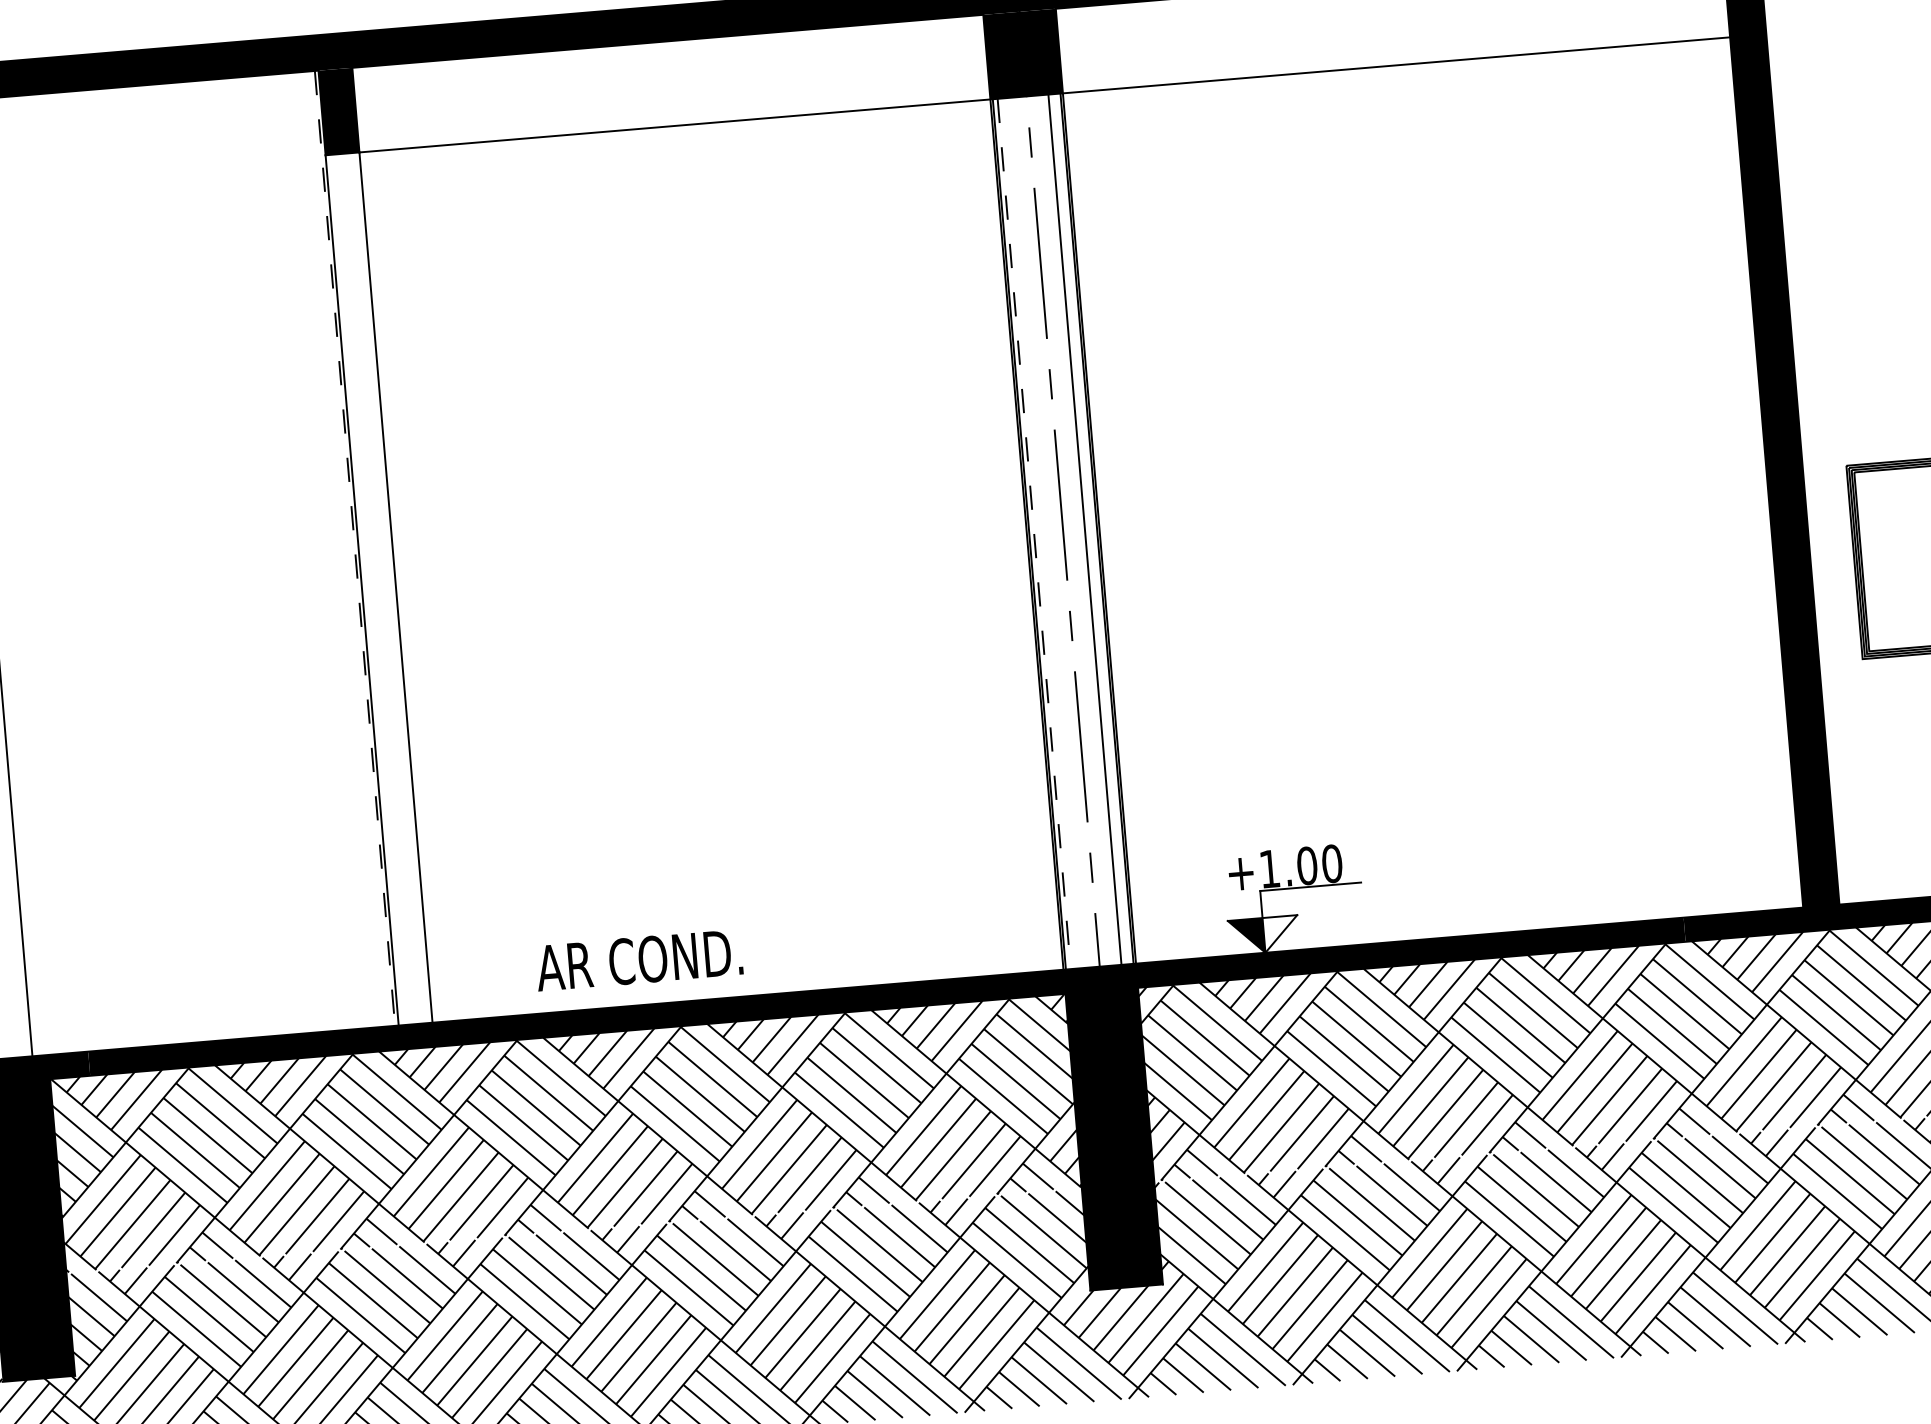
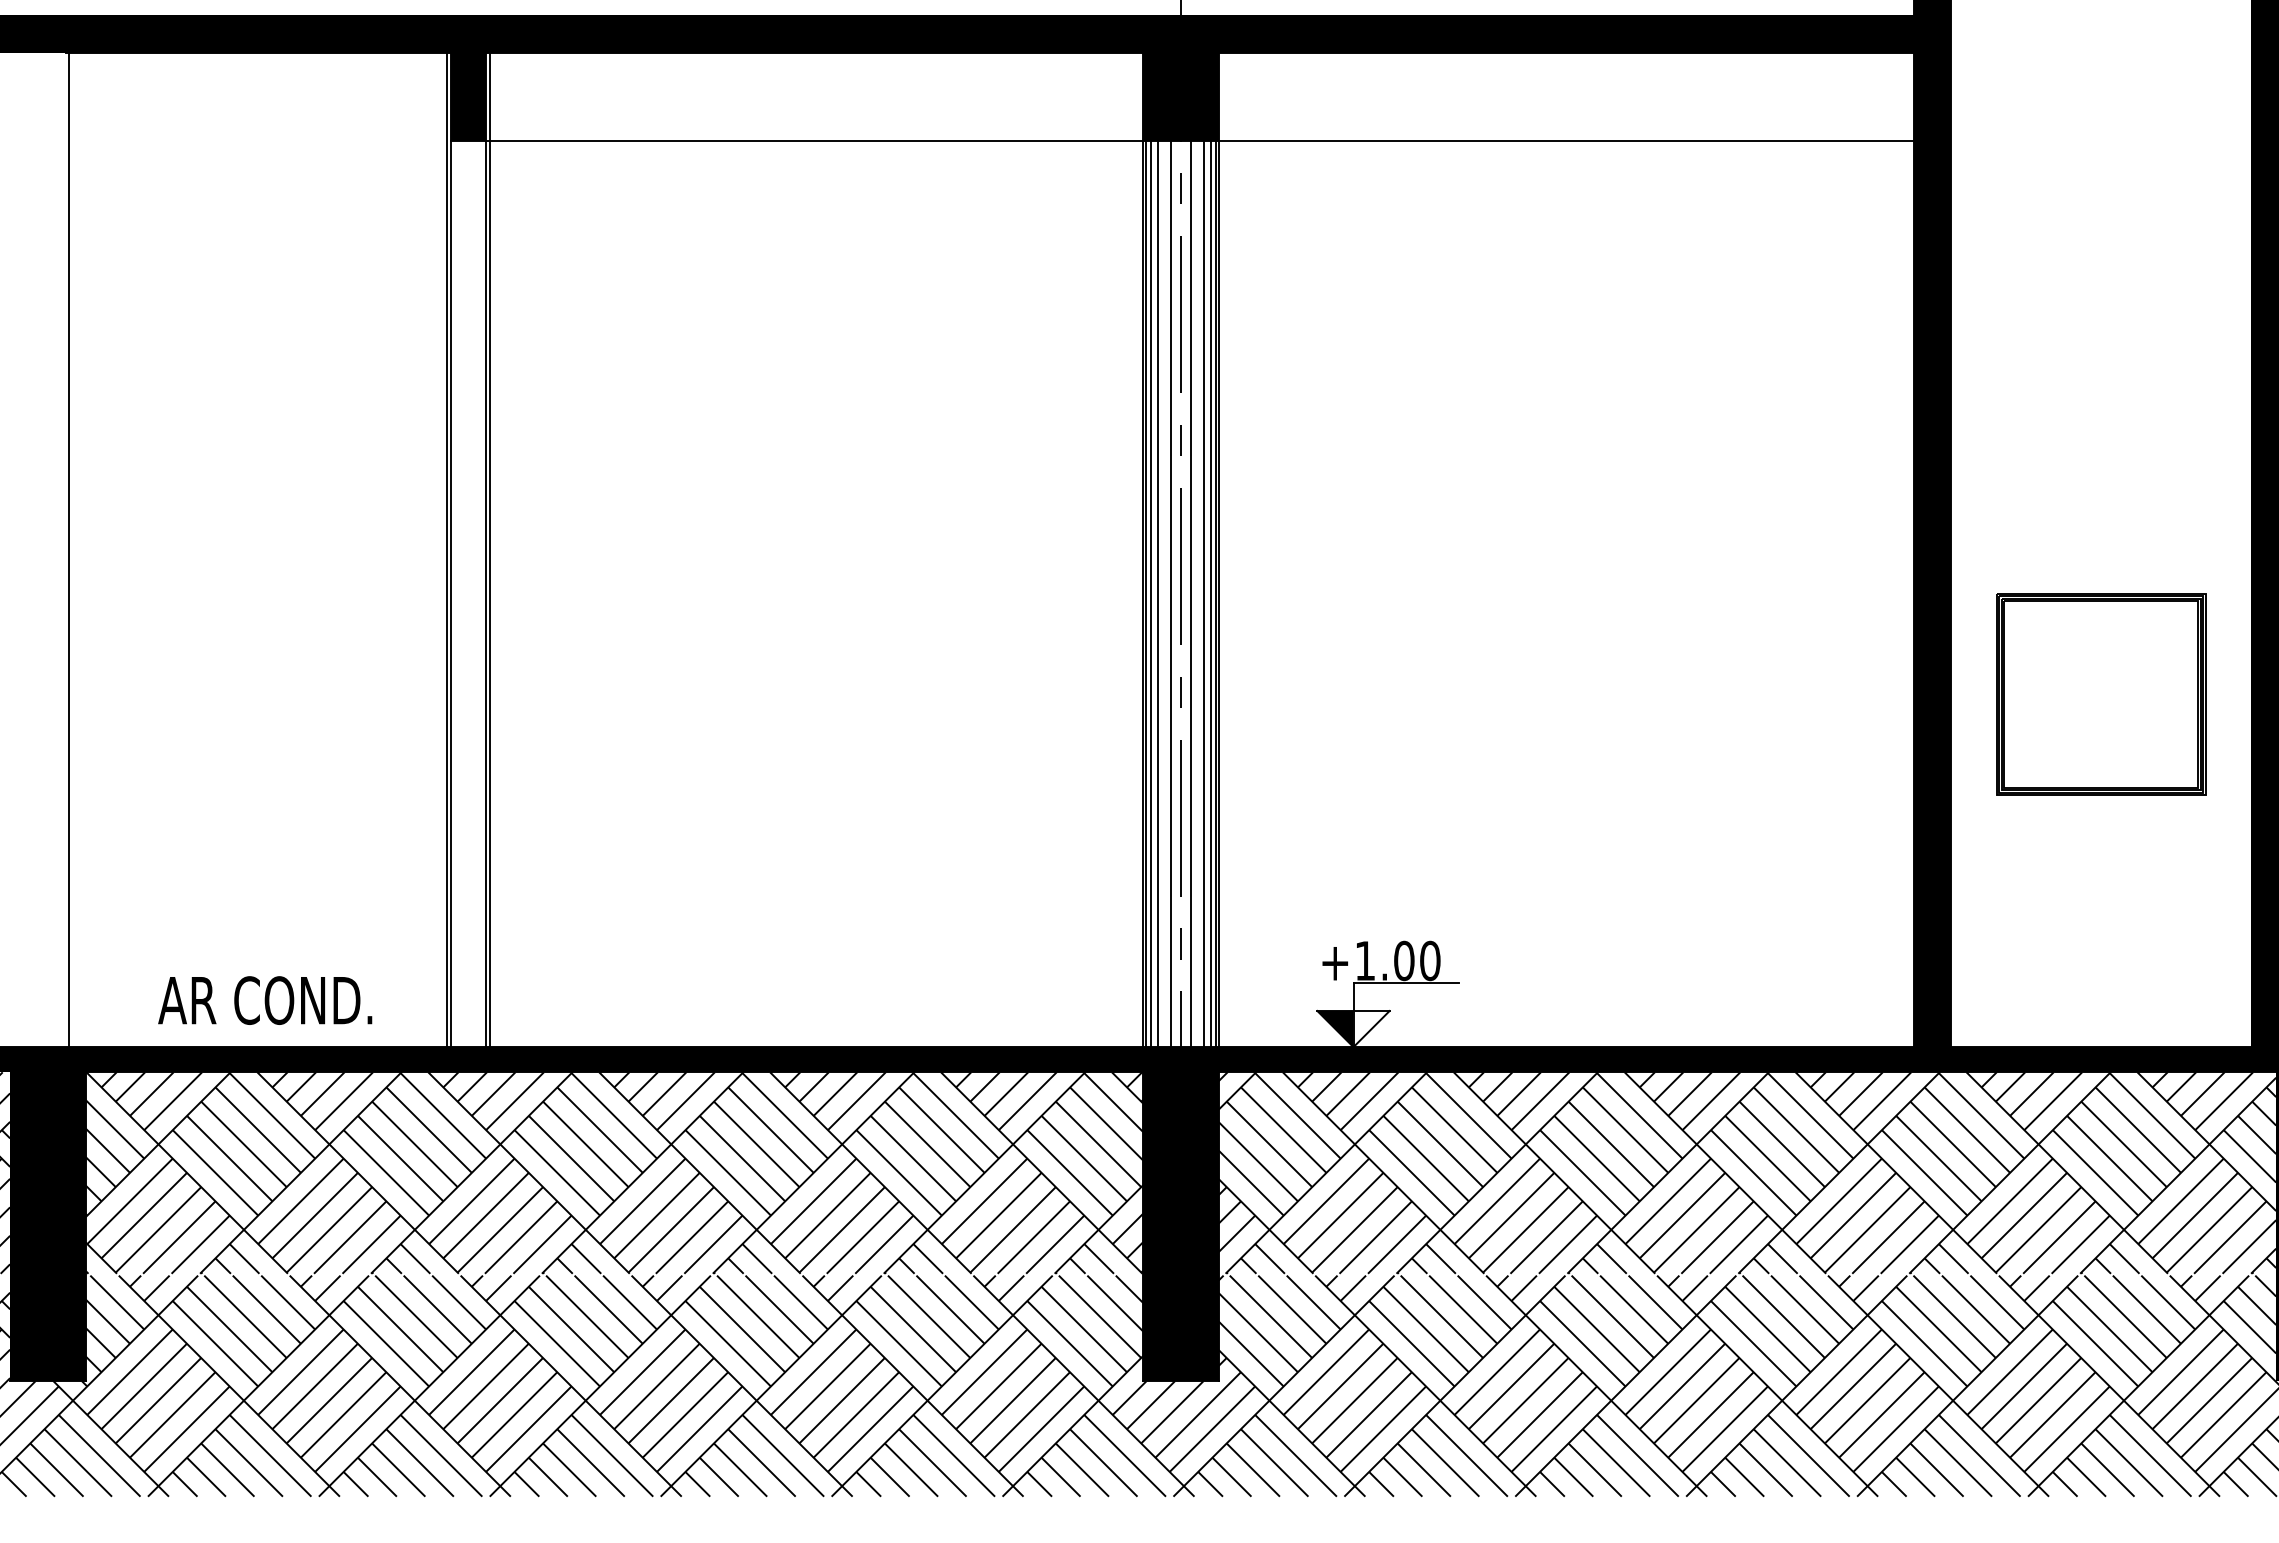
line: (1092, 528) -> (1211, 593), added
line: (1073, 530) -> (1191, 593), added
line: (1053, 531) -> (1170, 593), added
line: (1041, 532) -> (1158, 593), added
line: (1034, 534) -> (1150, 594), dashed -> solid
line: (395, 544) -> (489, 549), added
line: (354, 549) -> (446, 550), dashed -> solid
text: (639, 960) -> (265, 1000), moved

